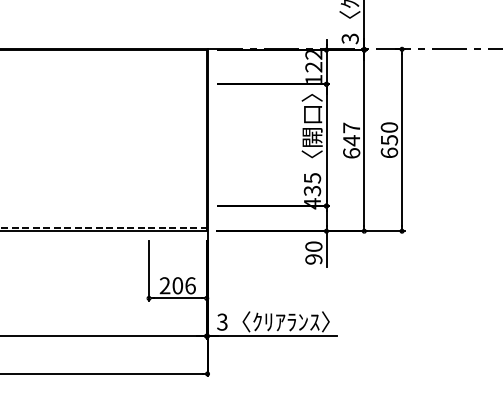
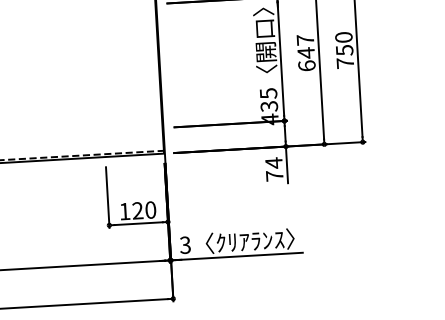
text: (389, 152) -> (345, 62), 650 -> 750
text: (313, 252) -> (273, 169), 90 -> 74
text: (177, 285) -> (137, 210), 206 -> 120

